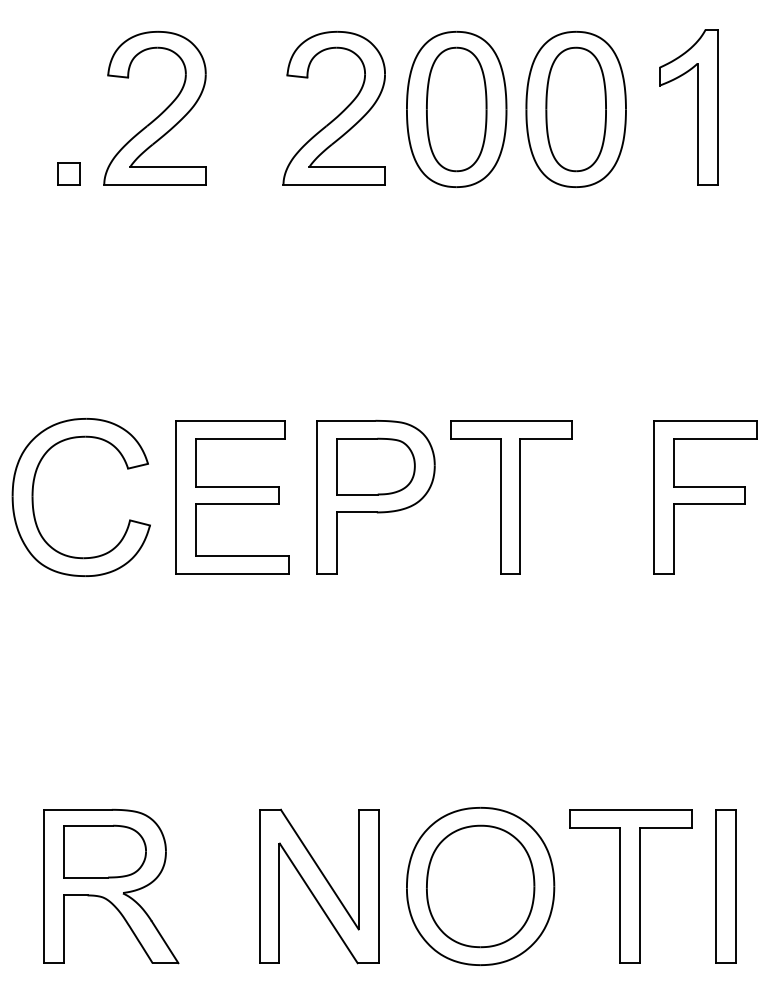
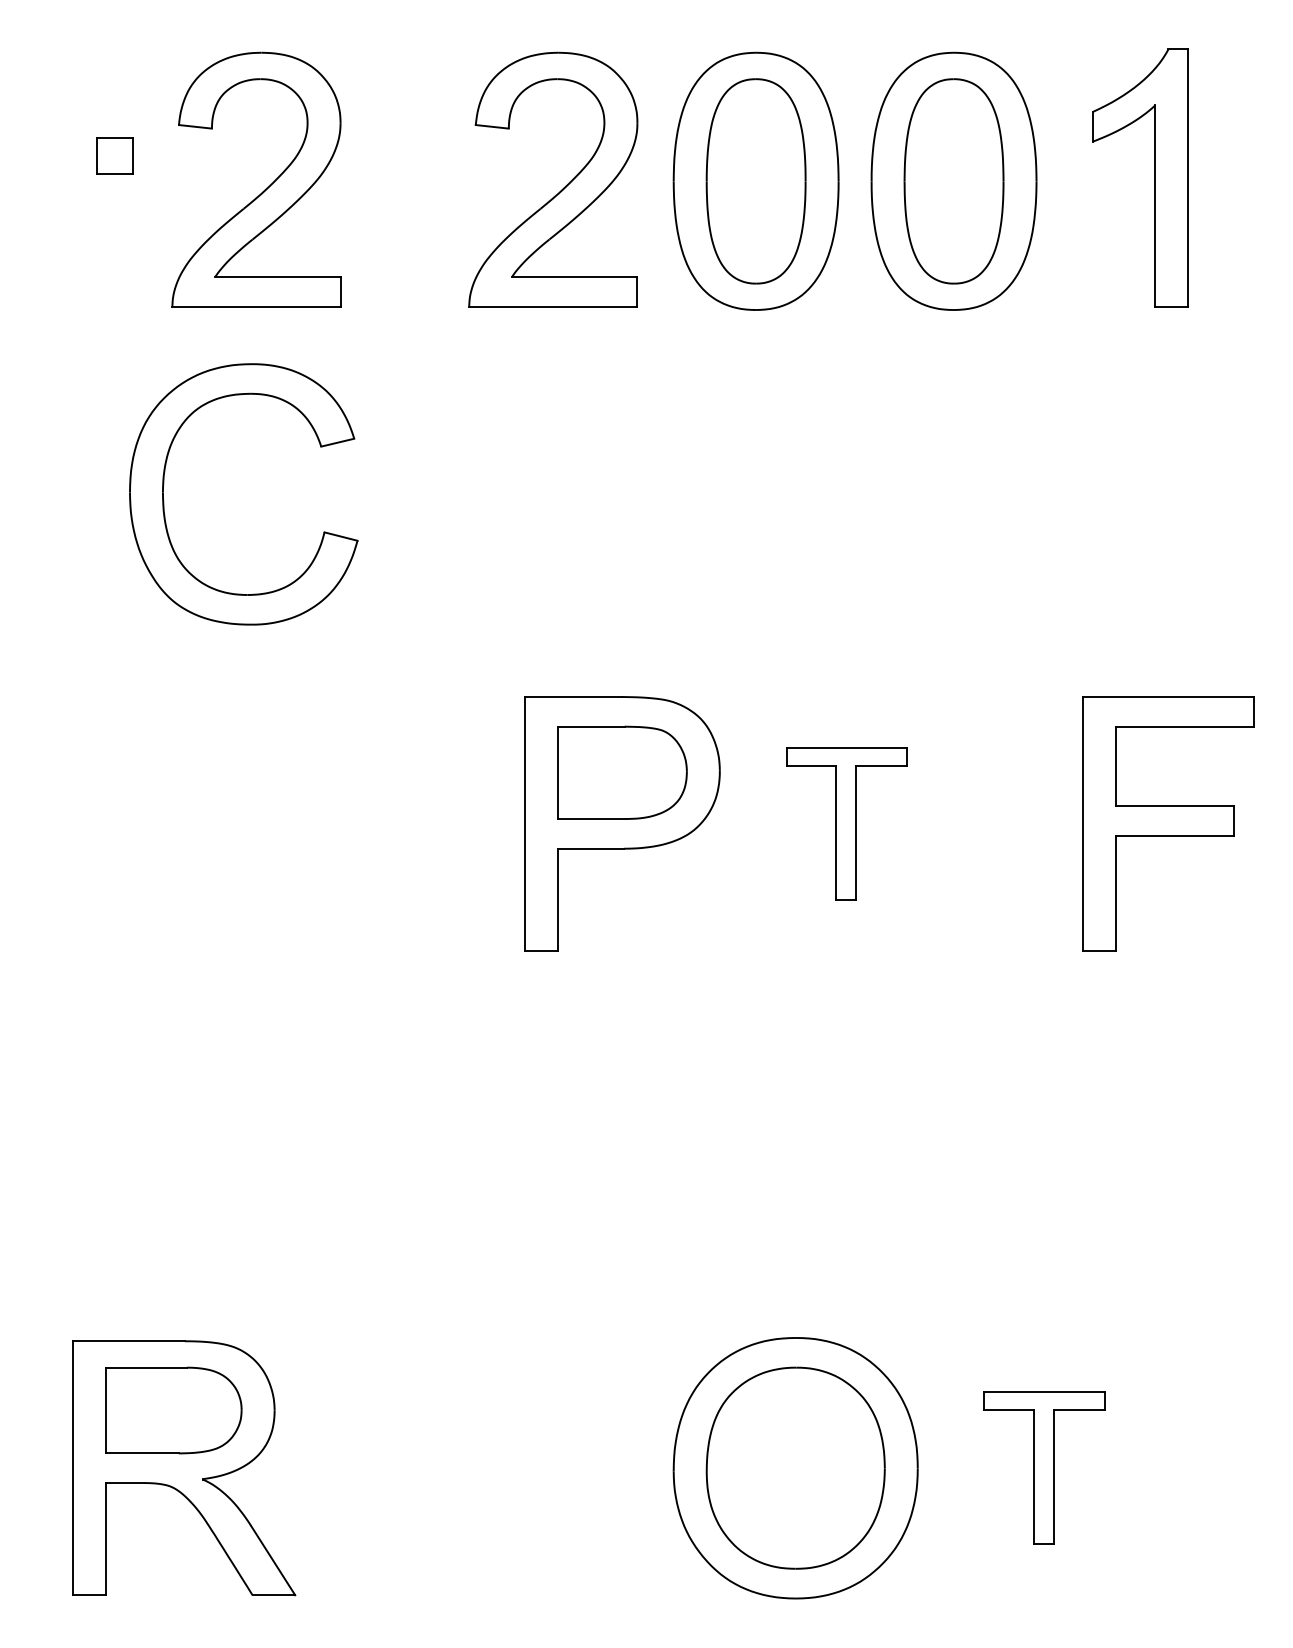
part: (68, 173) -> (113, 154), moved
part: (33, 497) -> (164, 494), moved
part: (232, 497) -> (384, 824), removed
part: (511, 497) -> (846, 824), size x0.6
part: (319, 886) -> (528, 1468), removed
part: (630, 886) -> (1043, 1468), size x0.6
part: (725, 886) -> (1201, 1468), removed

